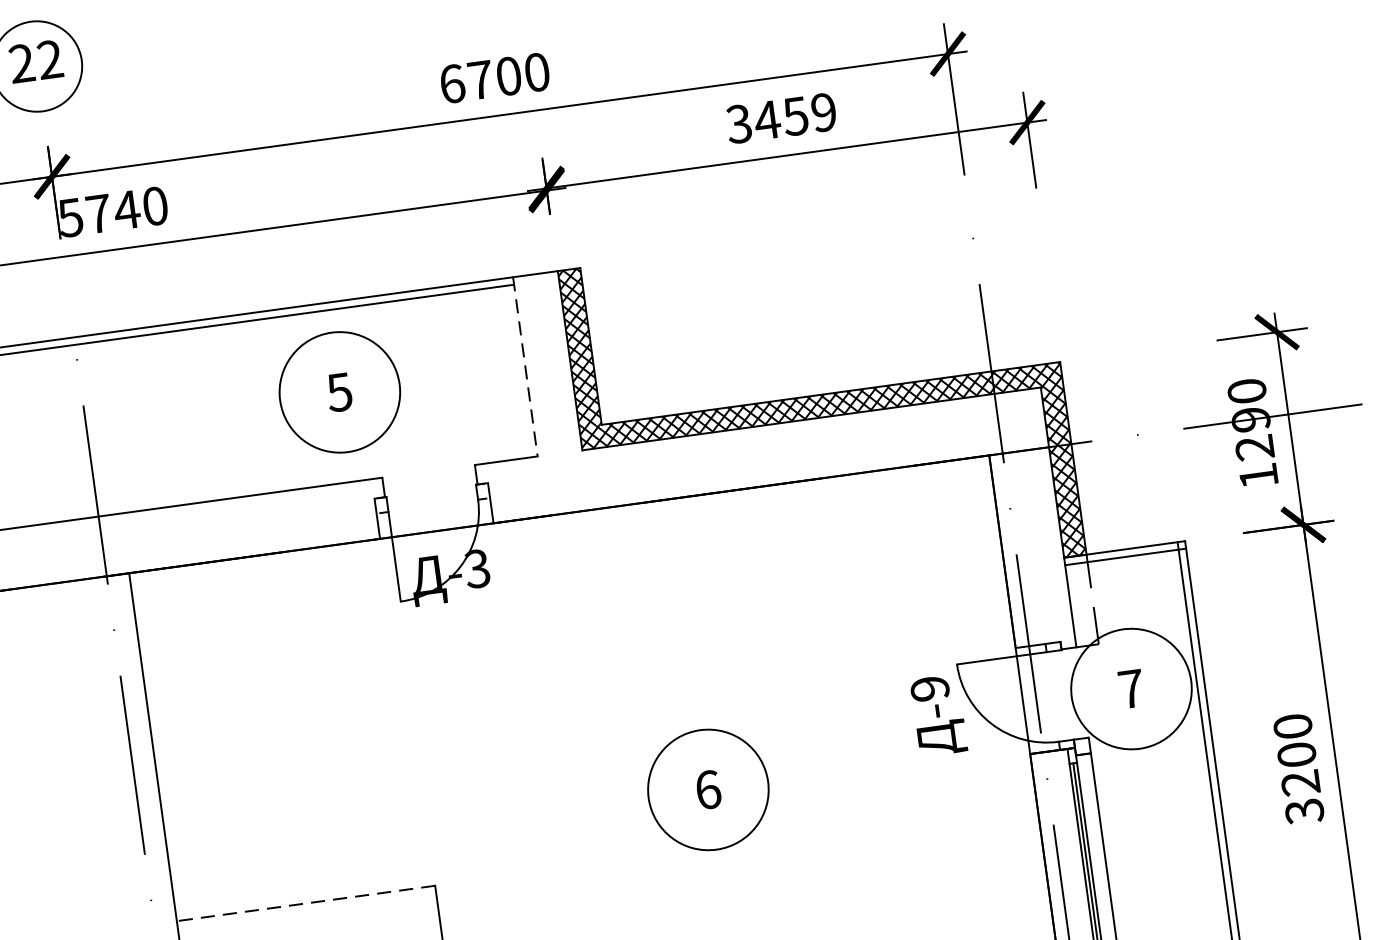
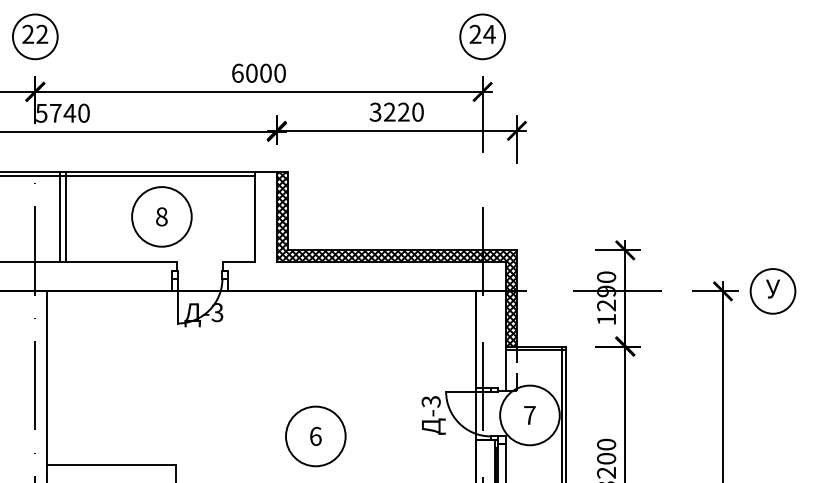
text: (479, 78) -> (251, 72), 6700 -> 6000
text: (794, 114) -> (403, 111), 3459 -> 3220
line: (525, 366) -> (254, 216), dashed -> solid
text: (338, 391) -> (161, 216), 5 -> 8
line: (146, 418) -> (65, 216), added
line: (134, 419) -> (59, 216), added
text: (928, 688) -> (430, 401), -9 -> -3
line: (305, 904) -> (110, 465), dashed -> solid

